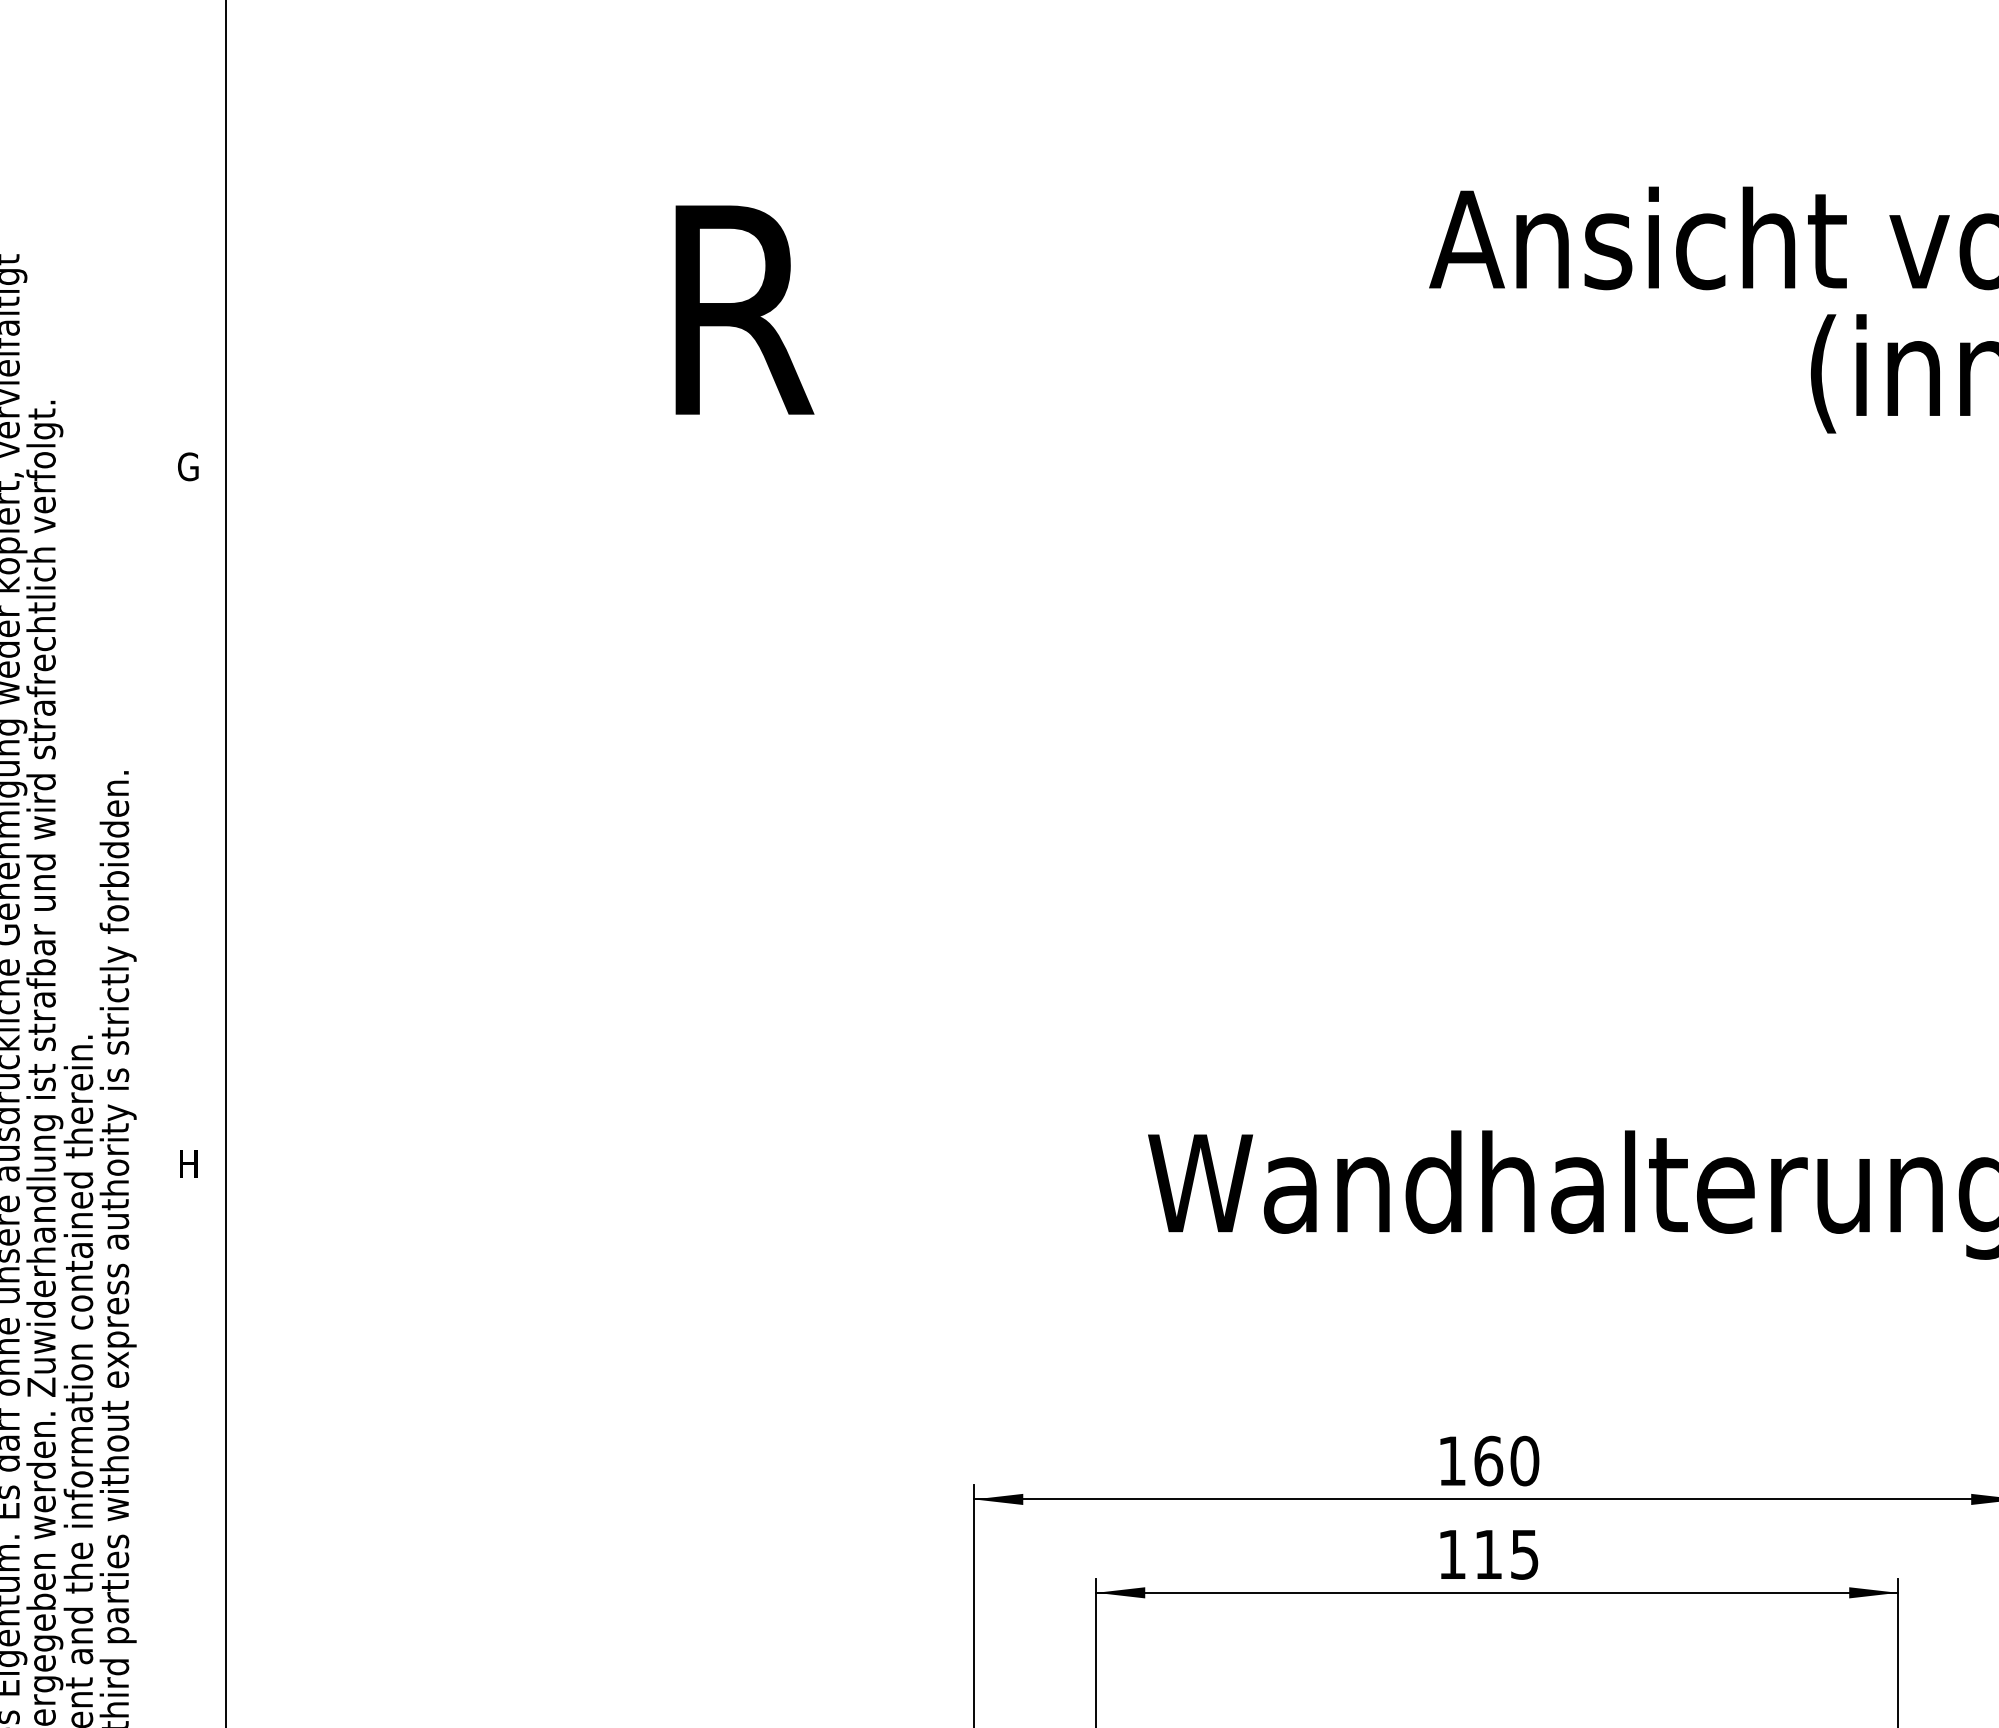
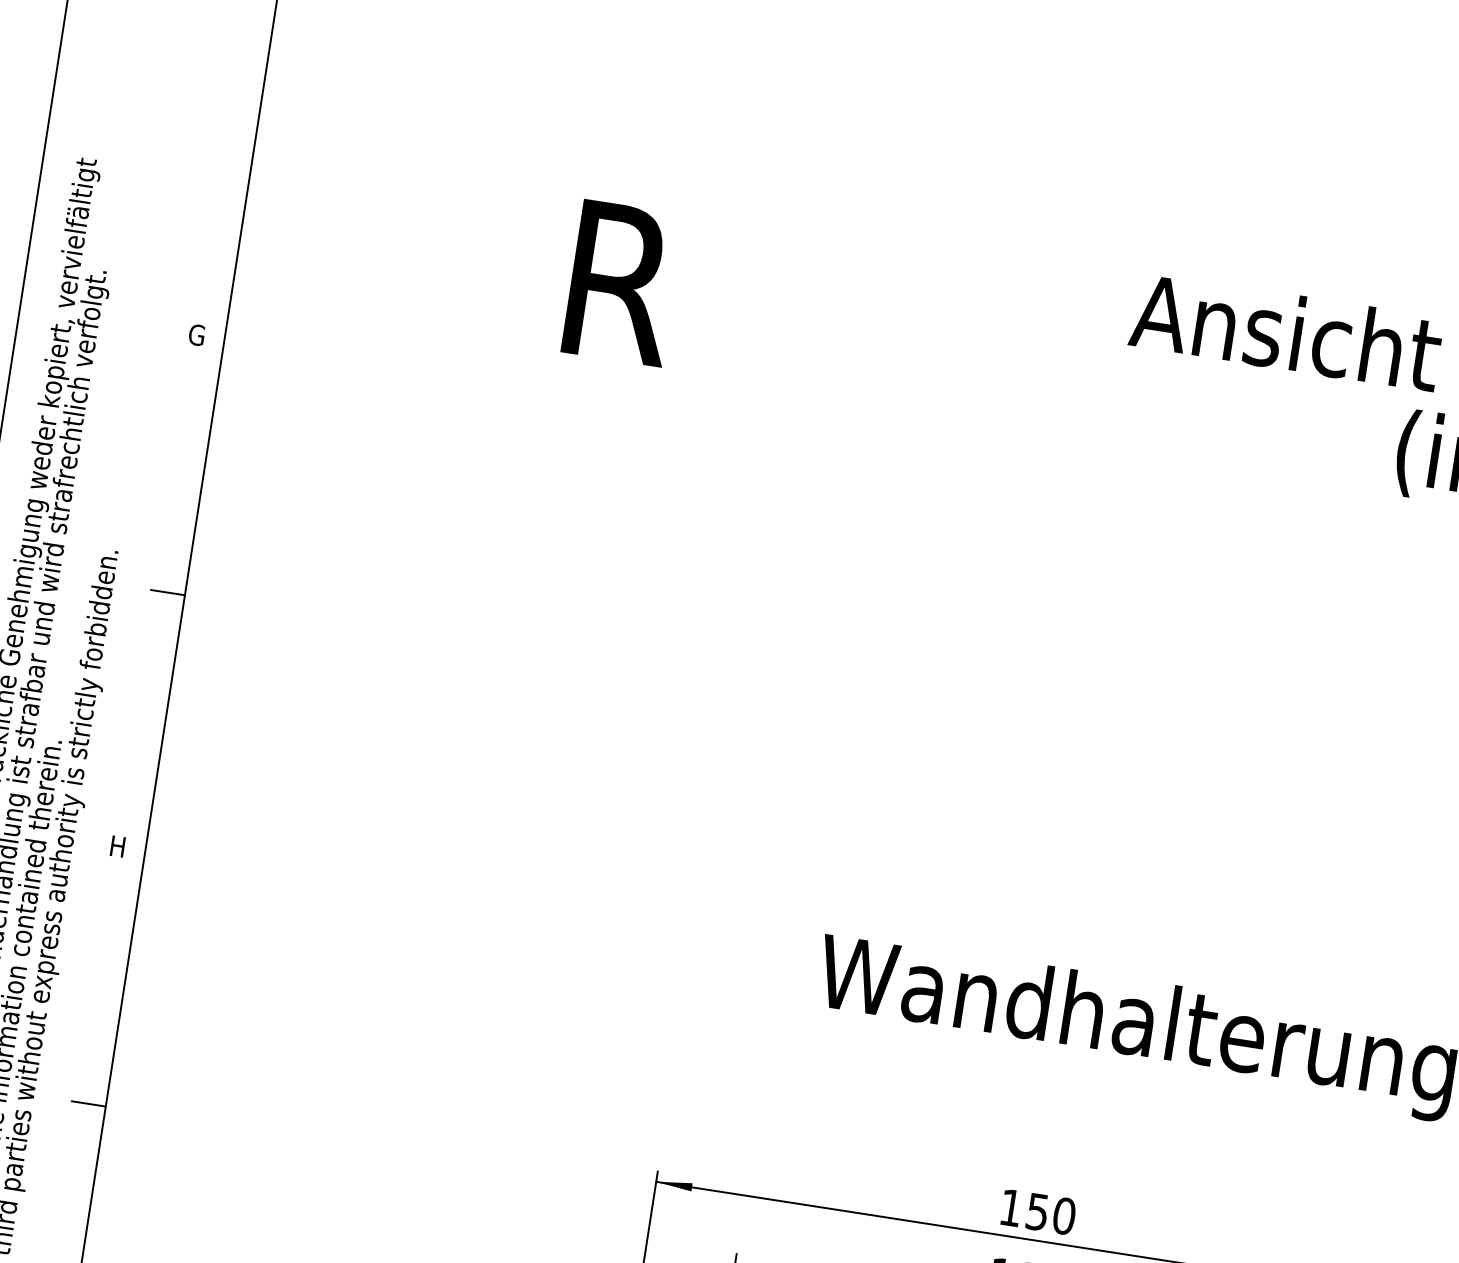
line: (203, 815) -> (168, 592), added
text: (1488, 1460) -> (1037, 1211), 160 -> 150
line: (203, 1512) -> (89, 1103), added

